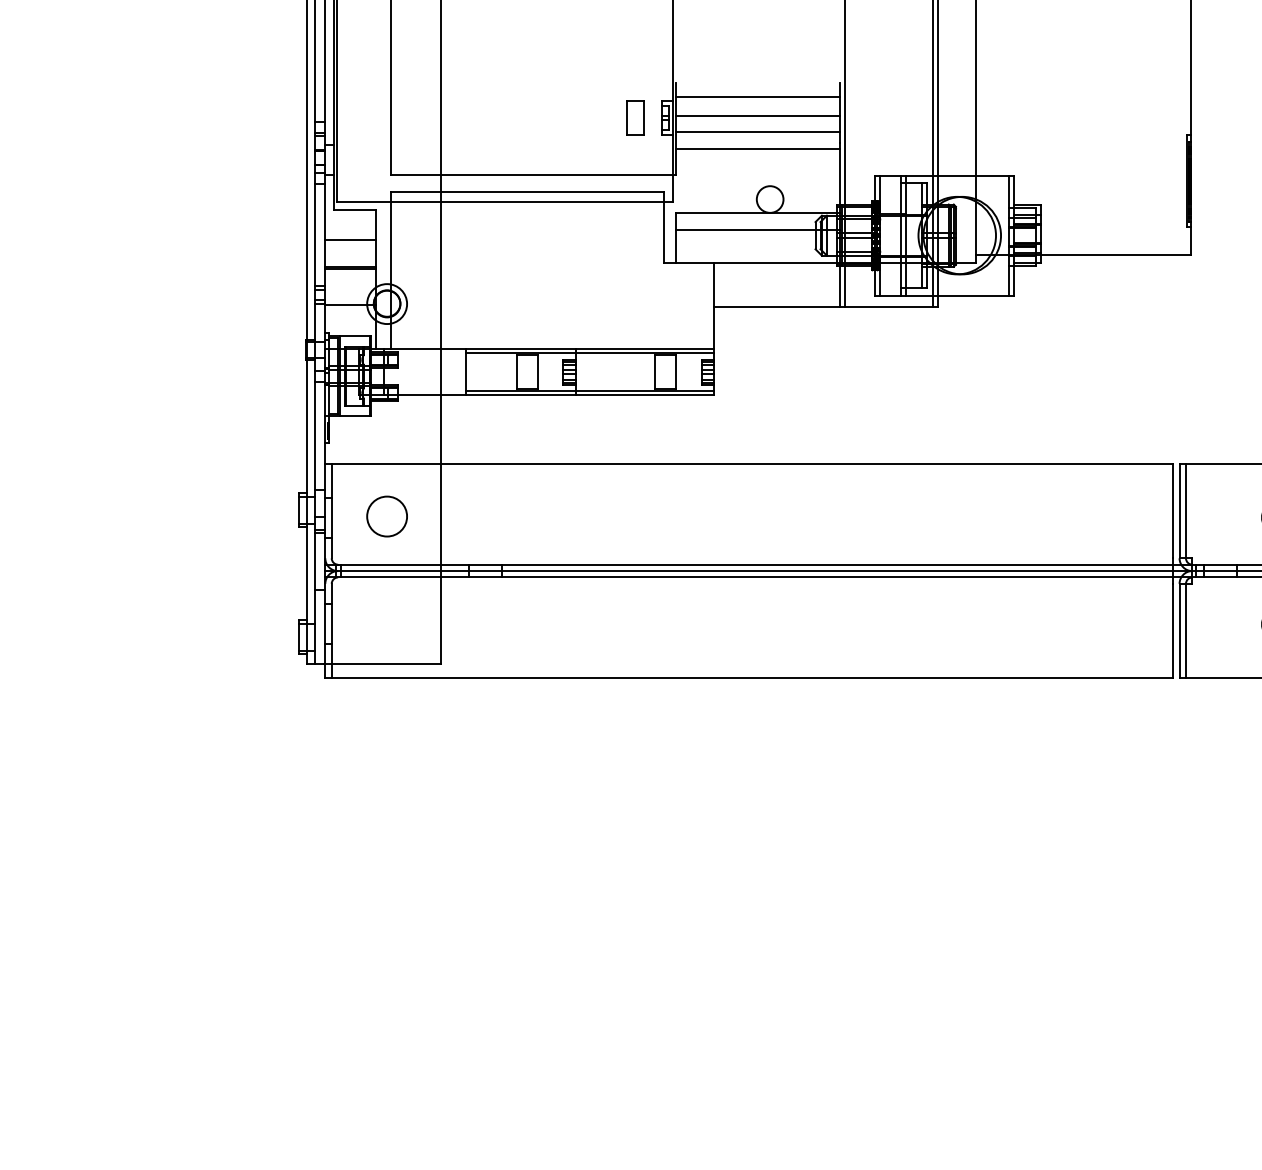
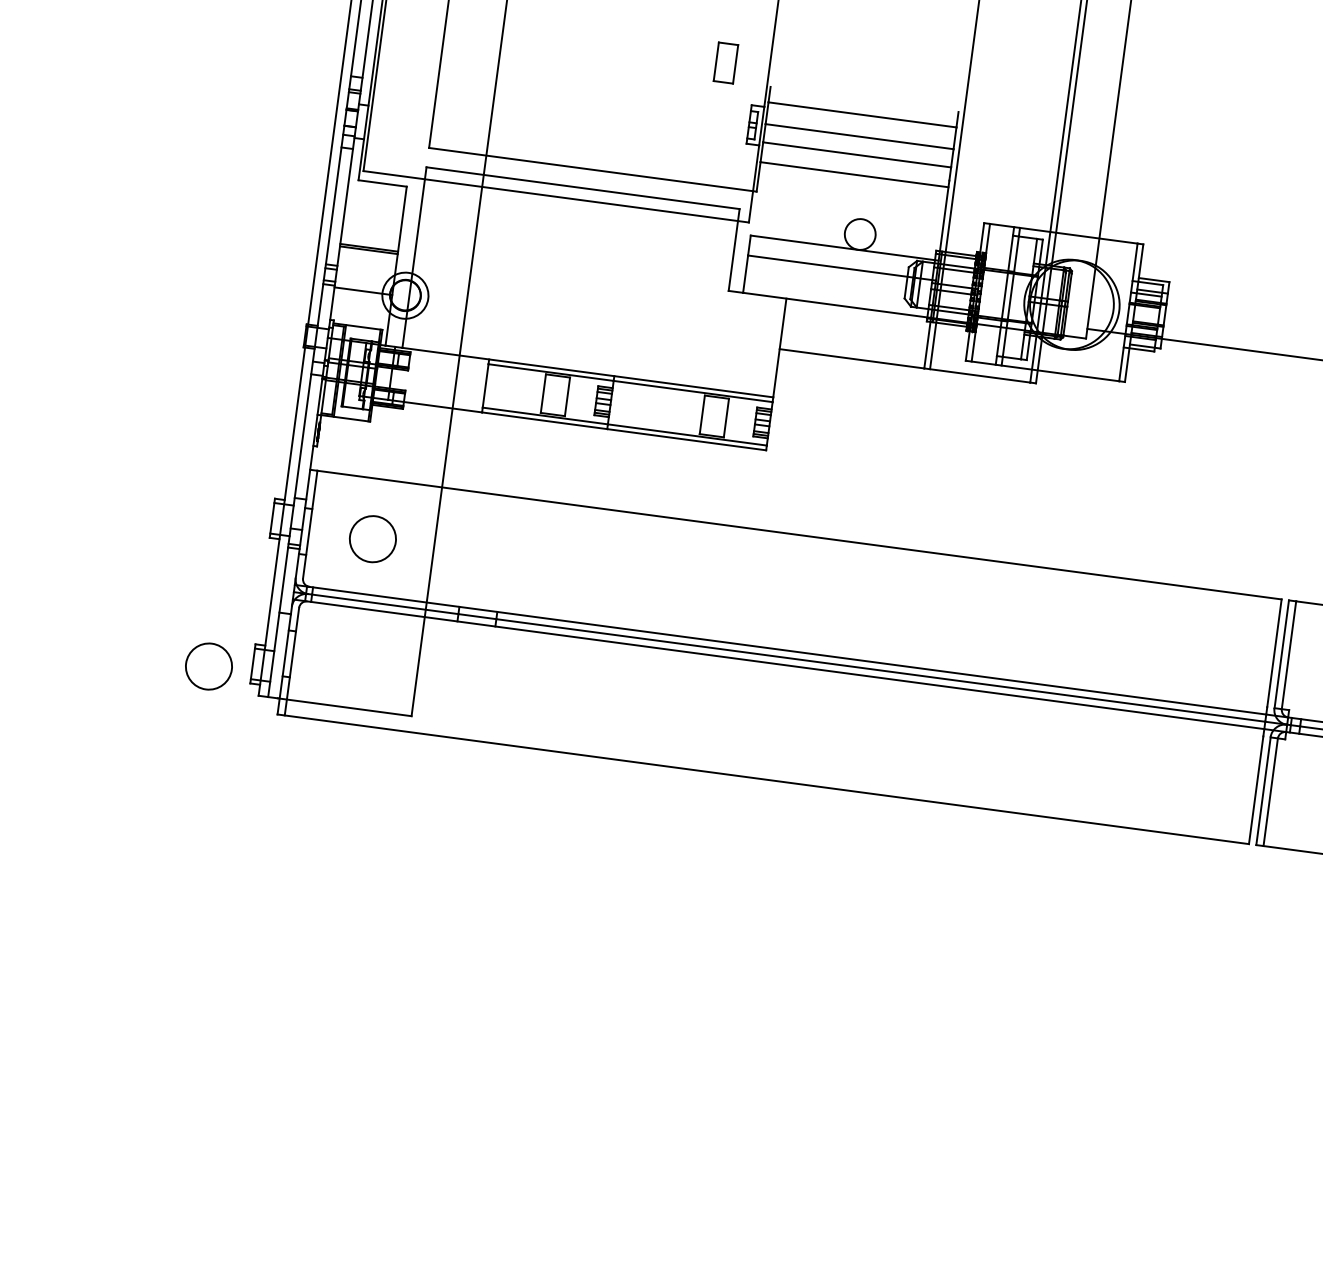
part: (635, 117) -> (726, 62), moved
line: (350, 239) -> (373, 216), removed
circle: (260, 644) -> (208, 666), added

